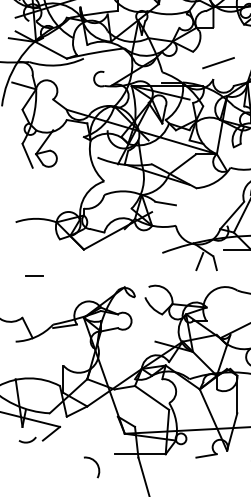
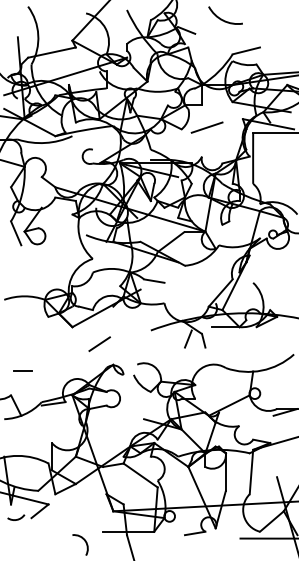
line: (217, 62) -> (206, 127), moved
line: (110, 266) -> (99, 344), added
line: (33, 274) -> (22, 370), moved

